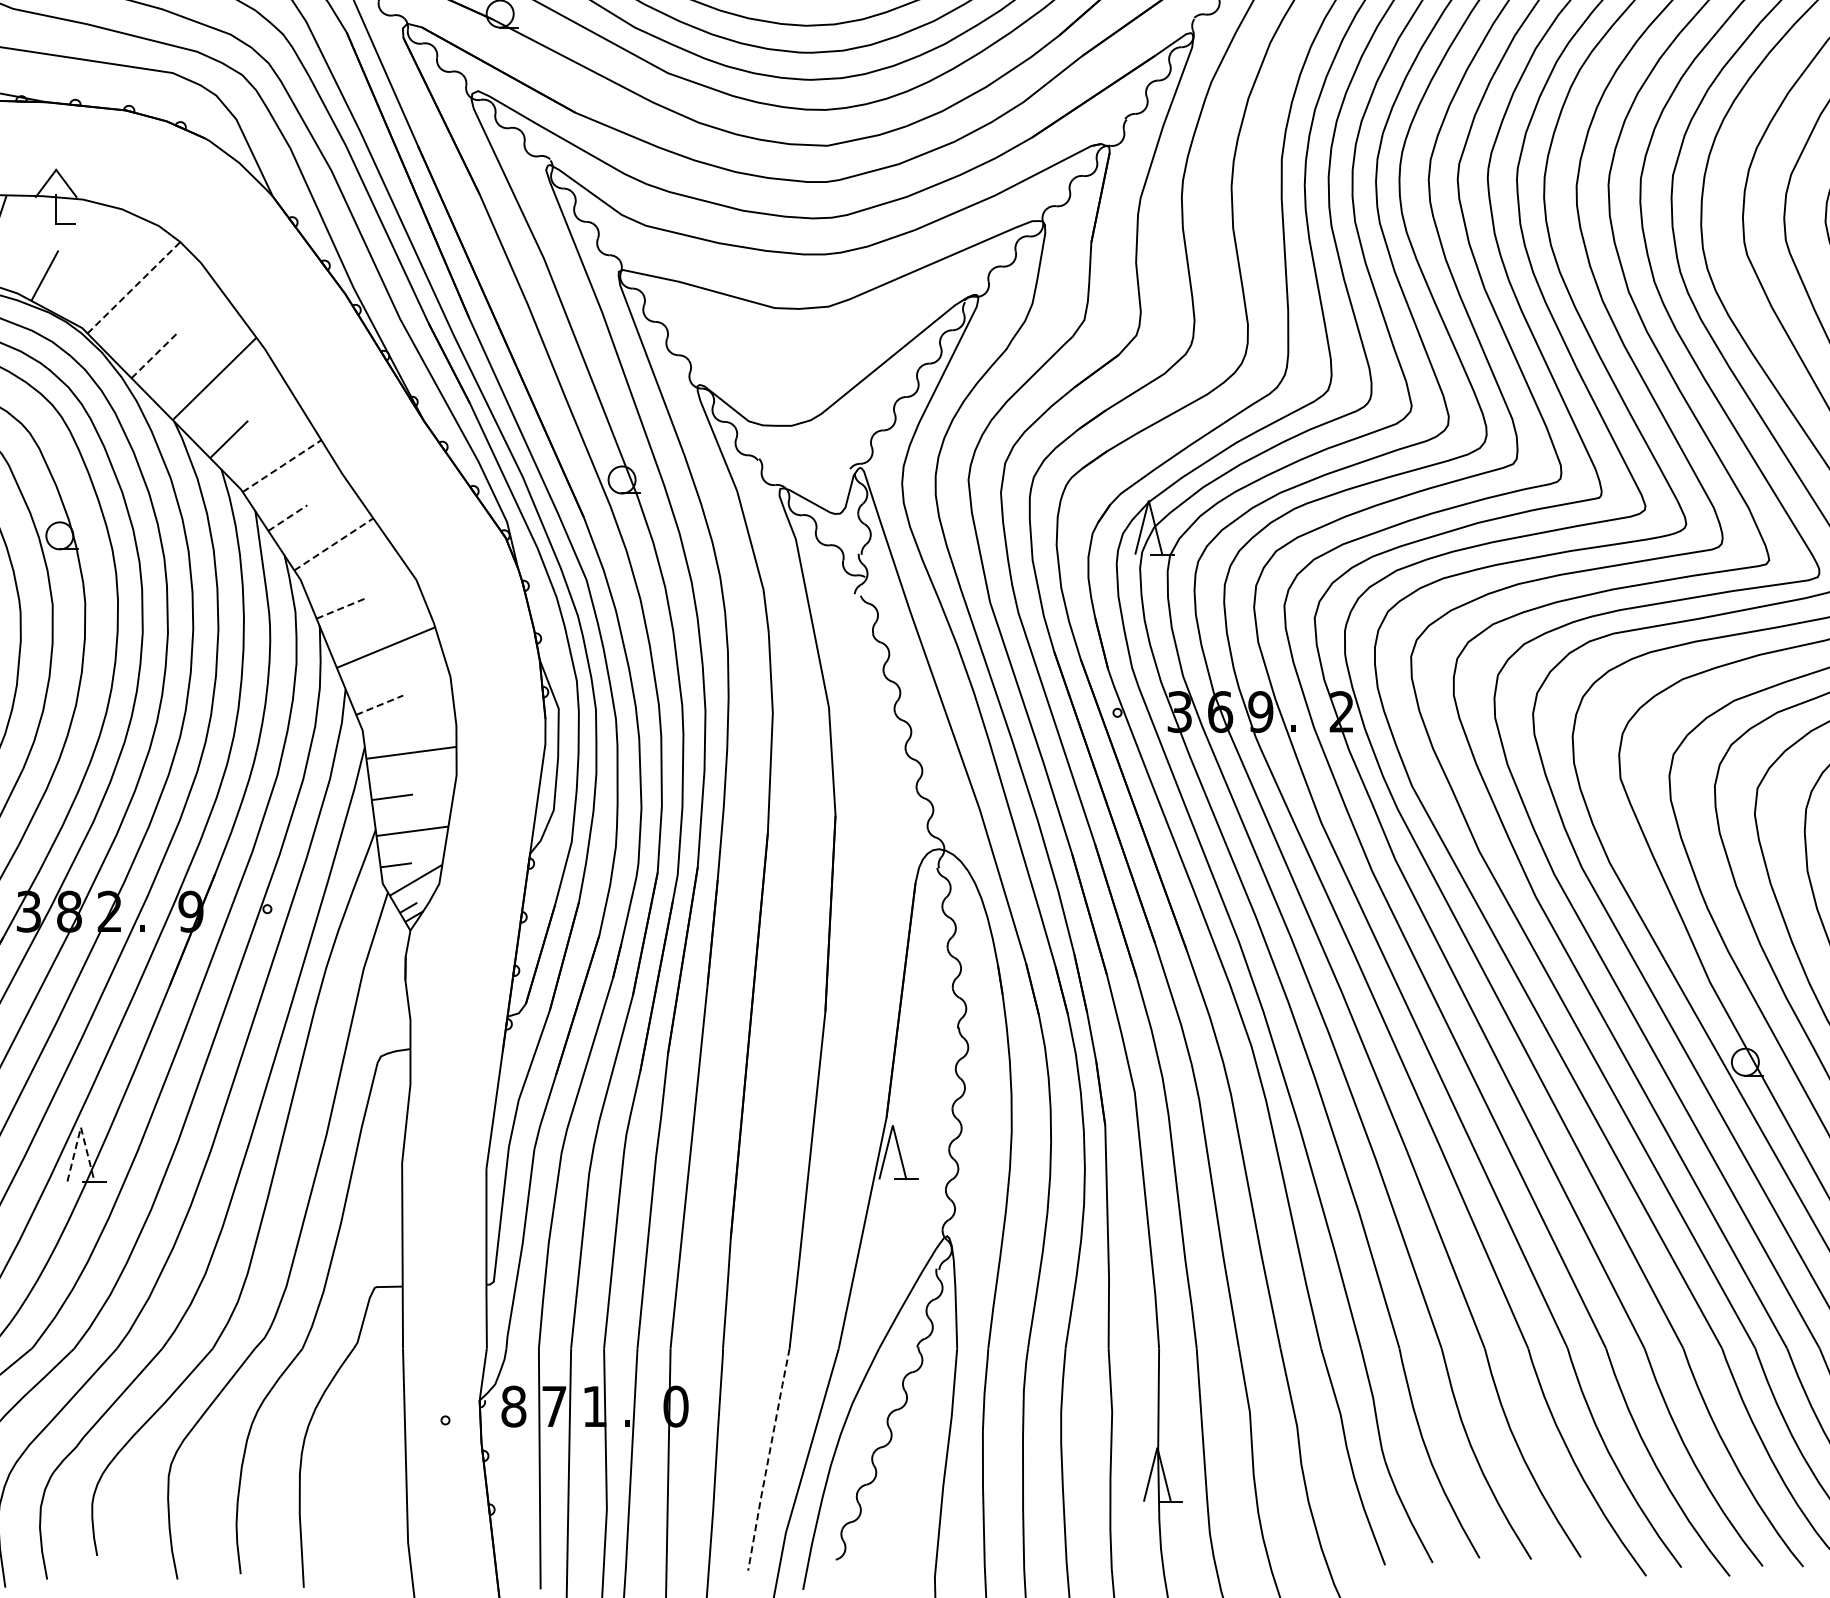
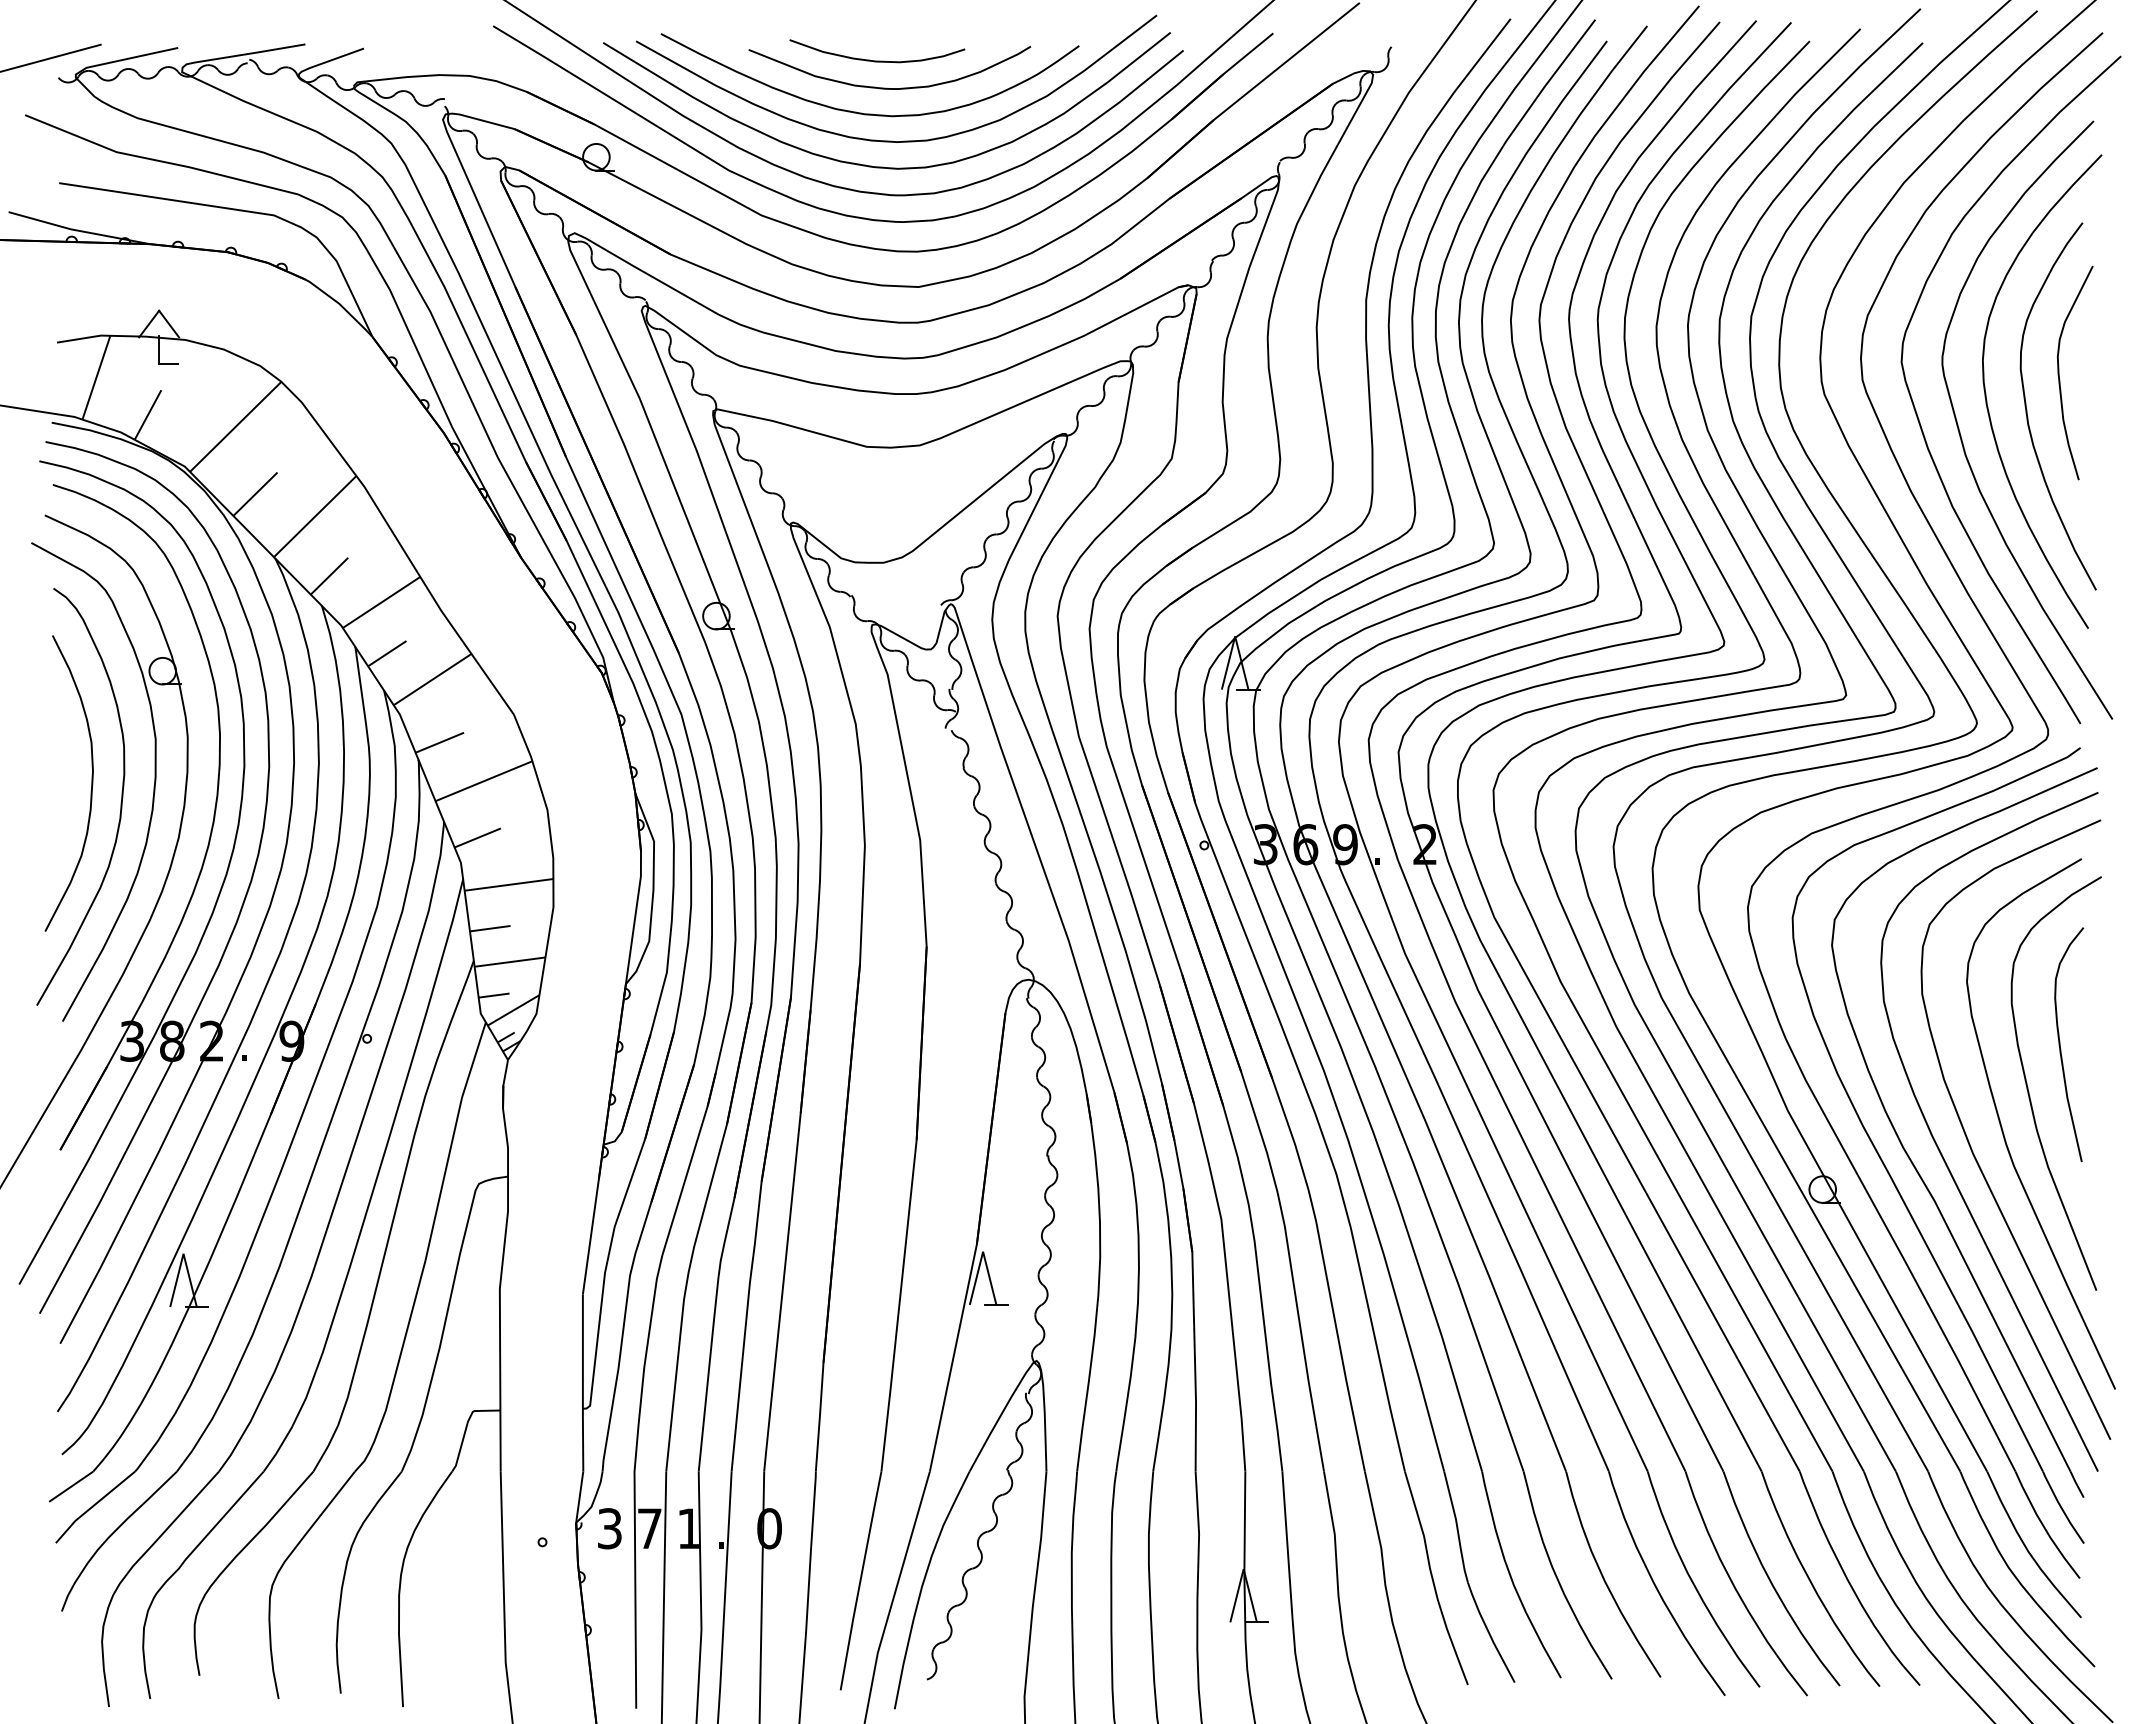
line: (134, 287) -> (236, 426), dashed -> solid
line: (154, 356) -> (255, 494), dashed -> solid
line: (282, 466) -> (382, 602), dashed -> solid
line: (288, 517) -> (387, 653), dashed -> solid
line: (333, 544) -> (432, 679), dashed -> solid
line: (341, 608) -> (440, 742), dashed -> solid
line: (380, 704) -> (478, 837), dashed -> solid
line: (80, 1127) -> (183, 1253), dashed -> solid
text: (513, 1406) -> (609, 1528), 8 -> 3
line: (768, 1460) -> (860, 1581), dashed -> solid

